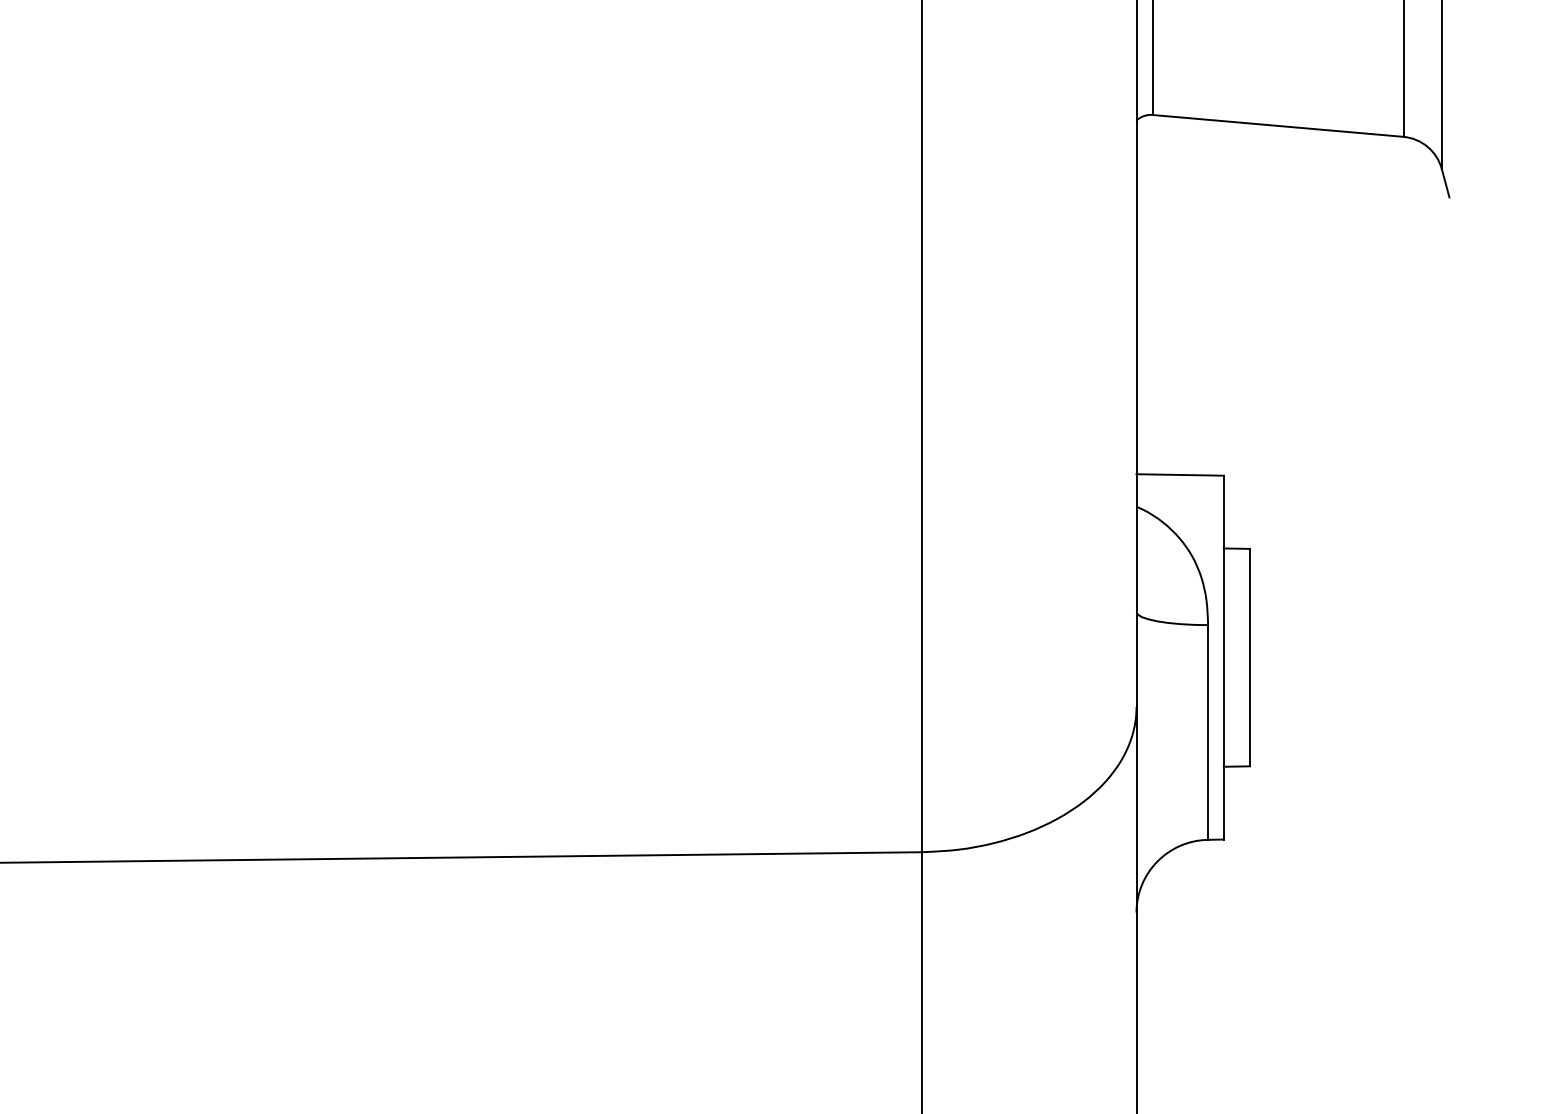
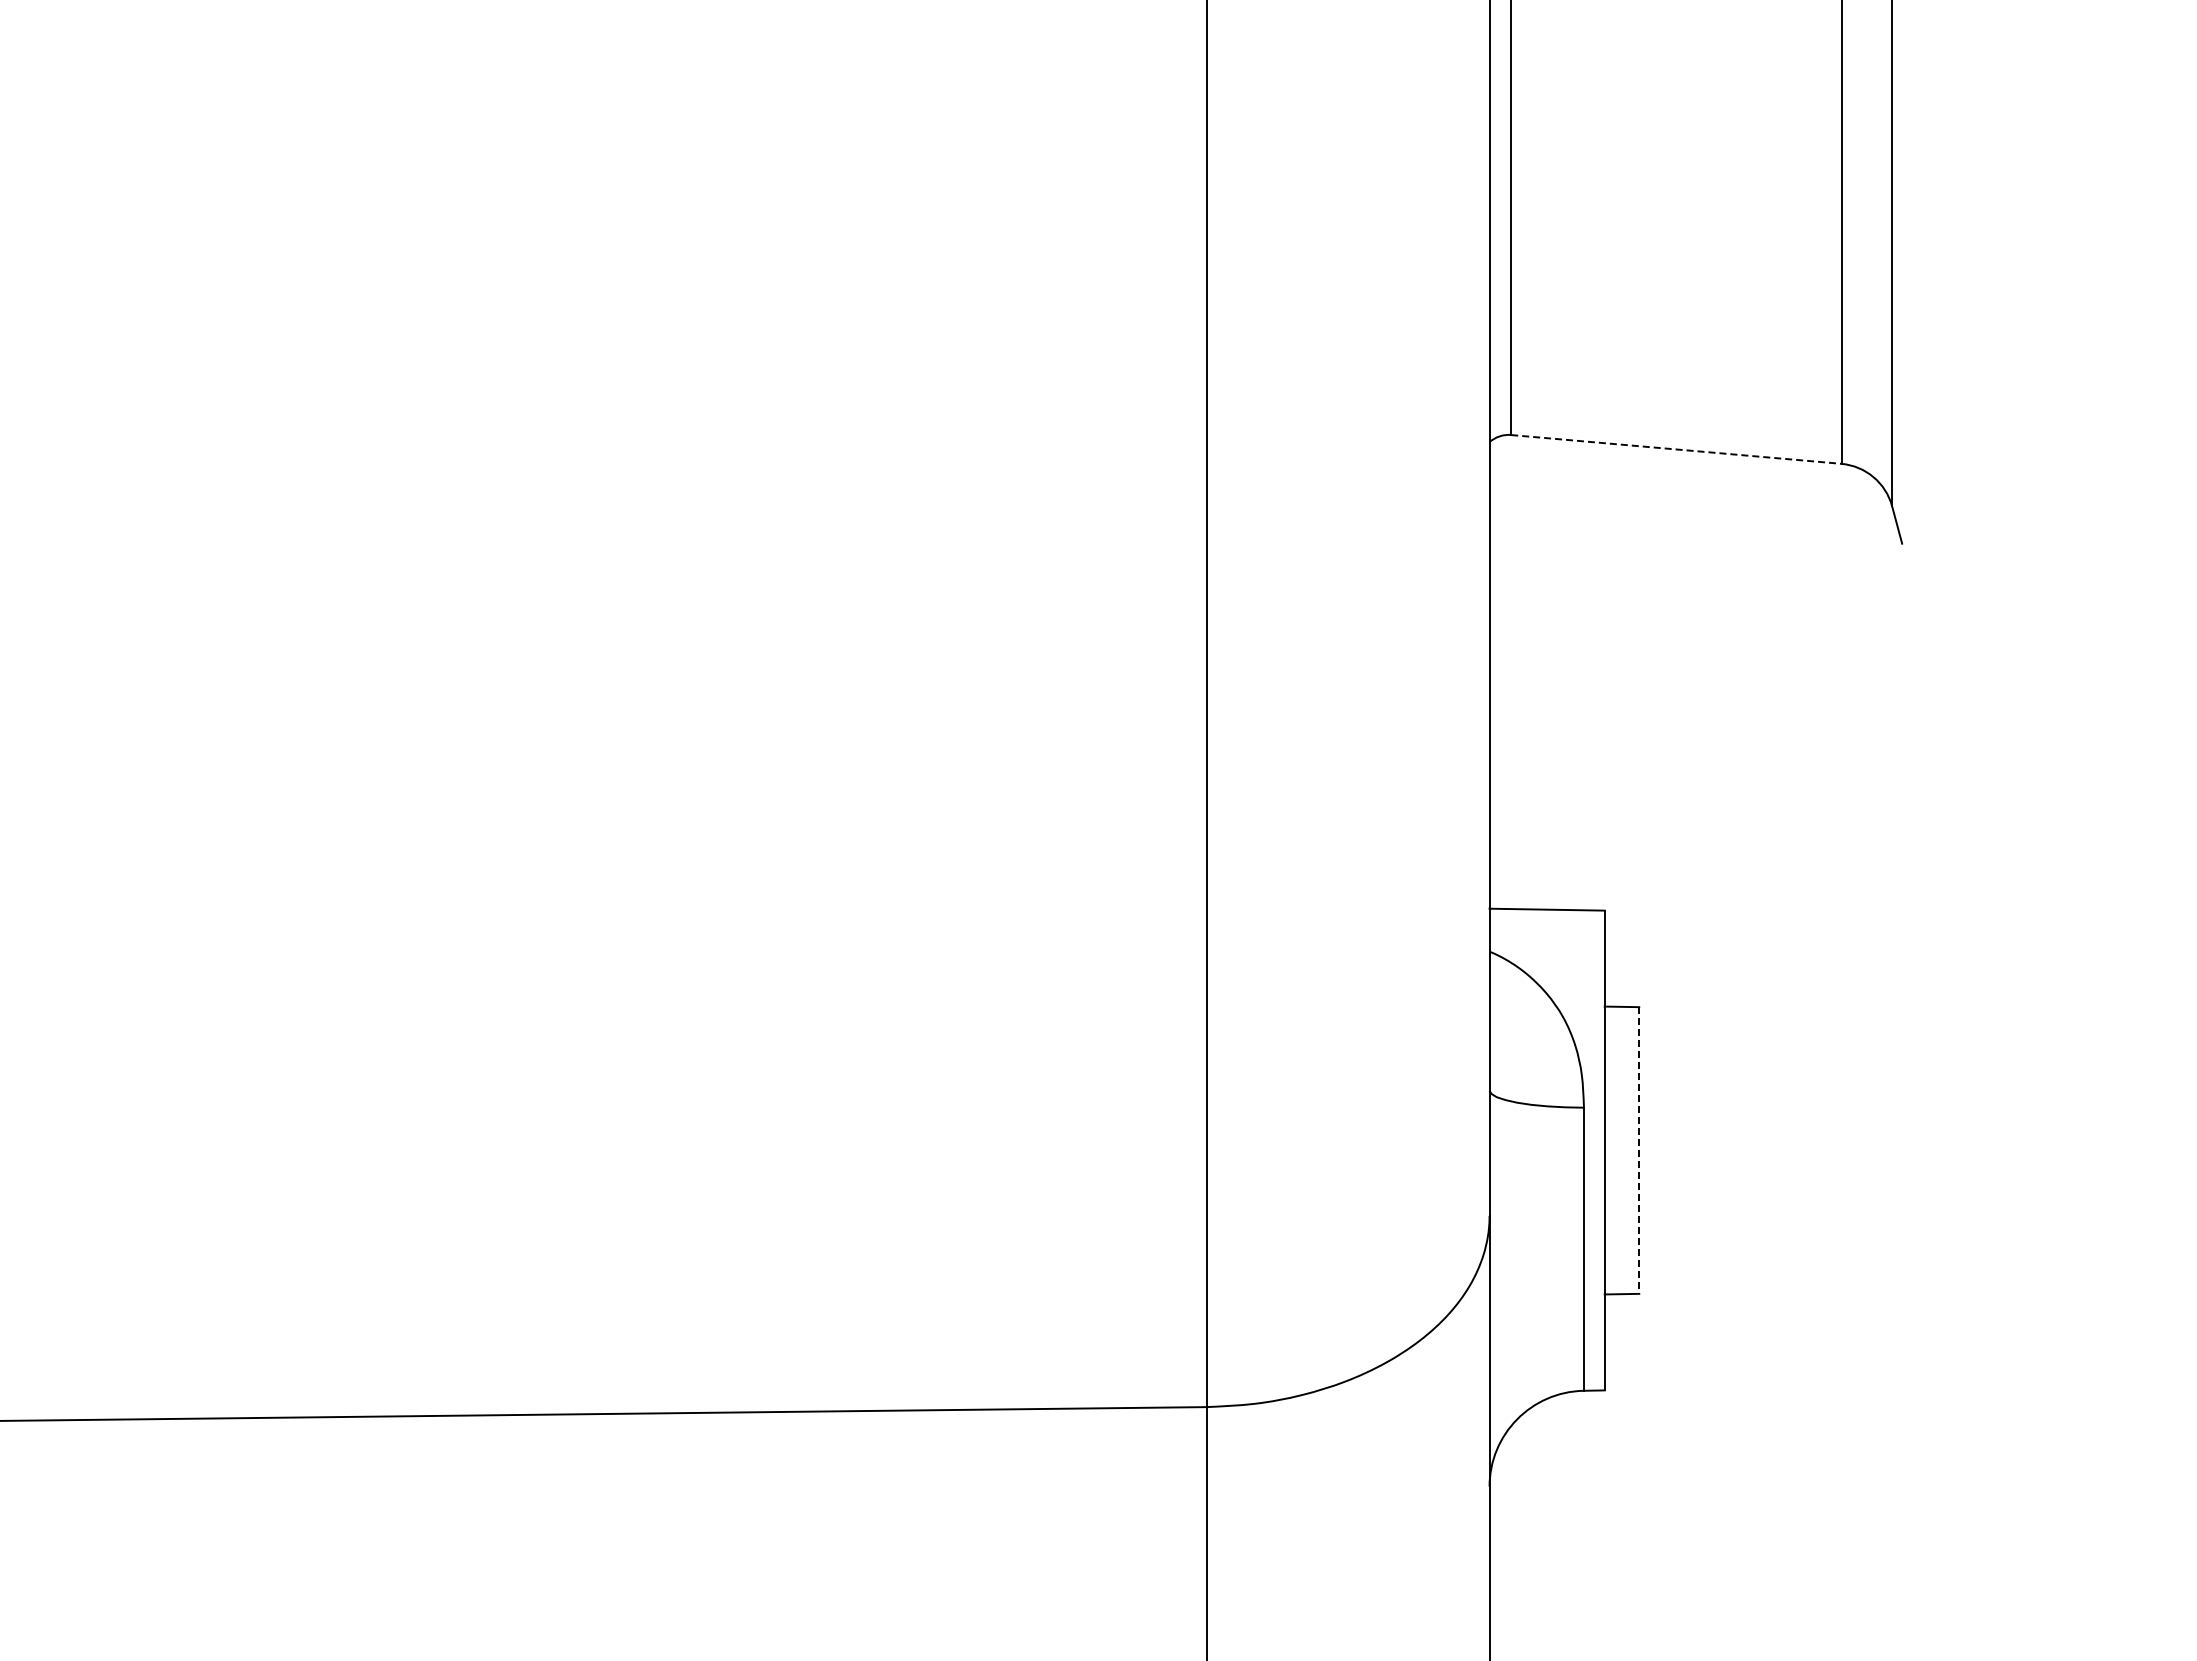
line: (1278, 125) -> (1676, 449), solid -> dashed
line: (1250, 658) -> (1639, 1151), solid -> dashed

